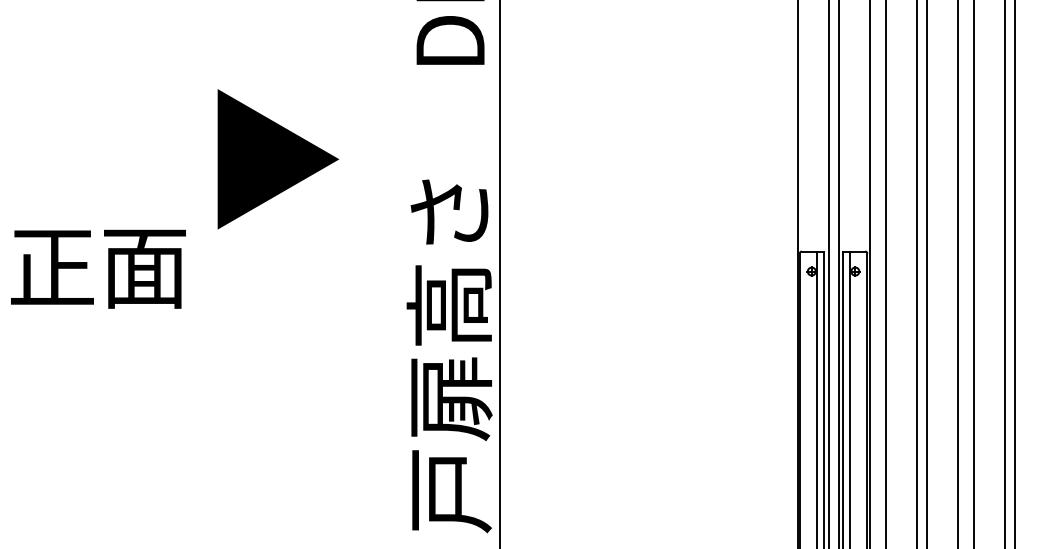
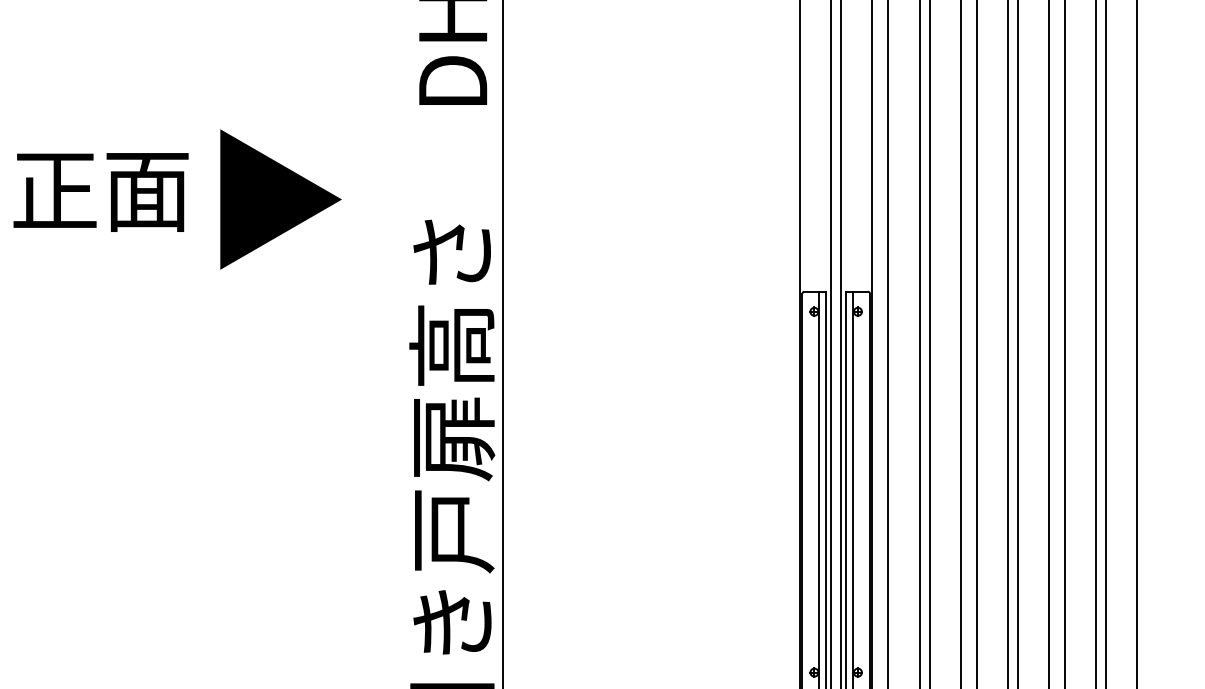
text: (97, 269) -> (100, 192), moved

